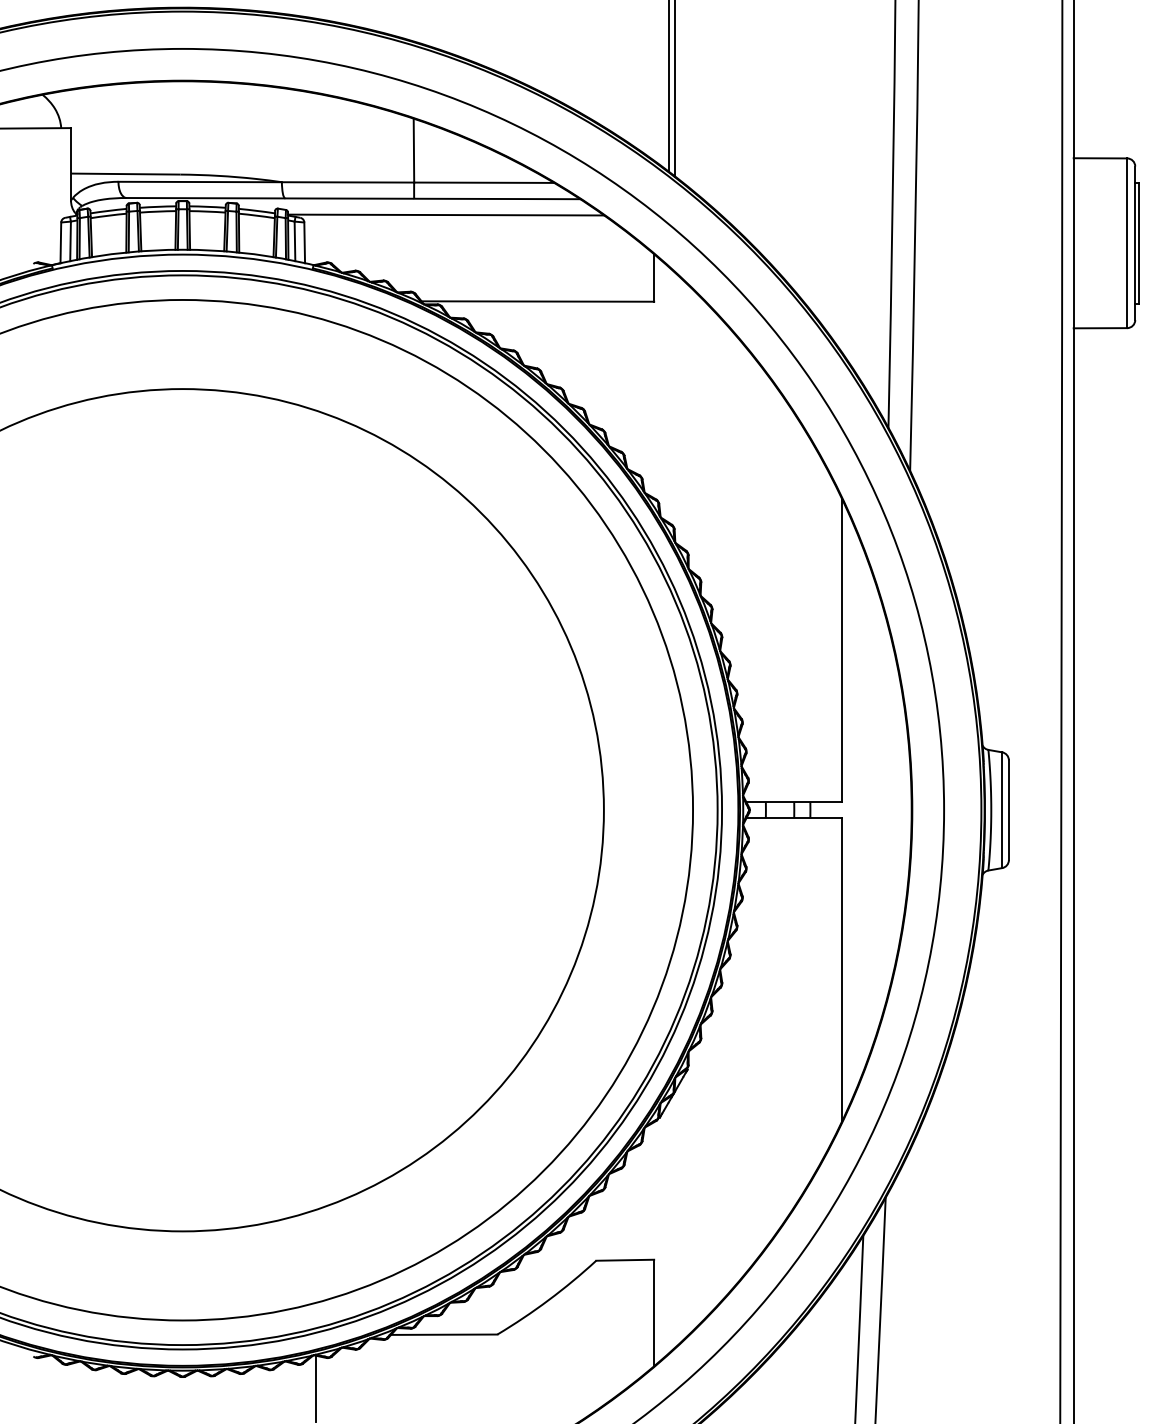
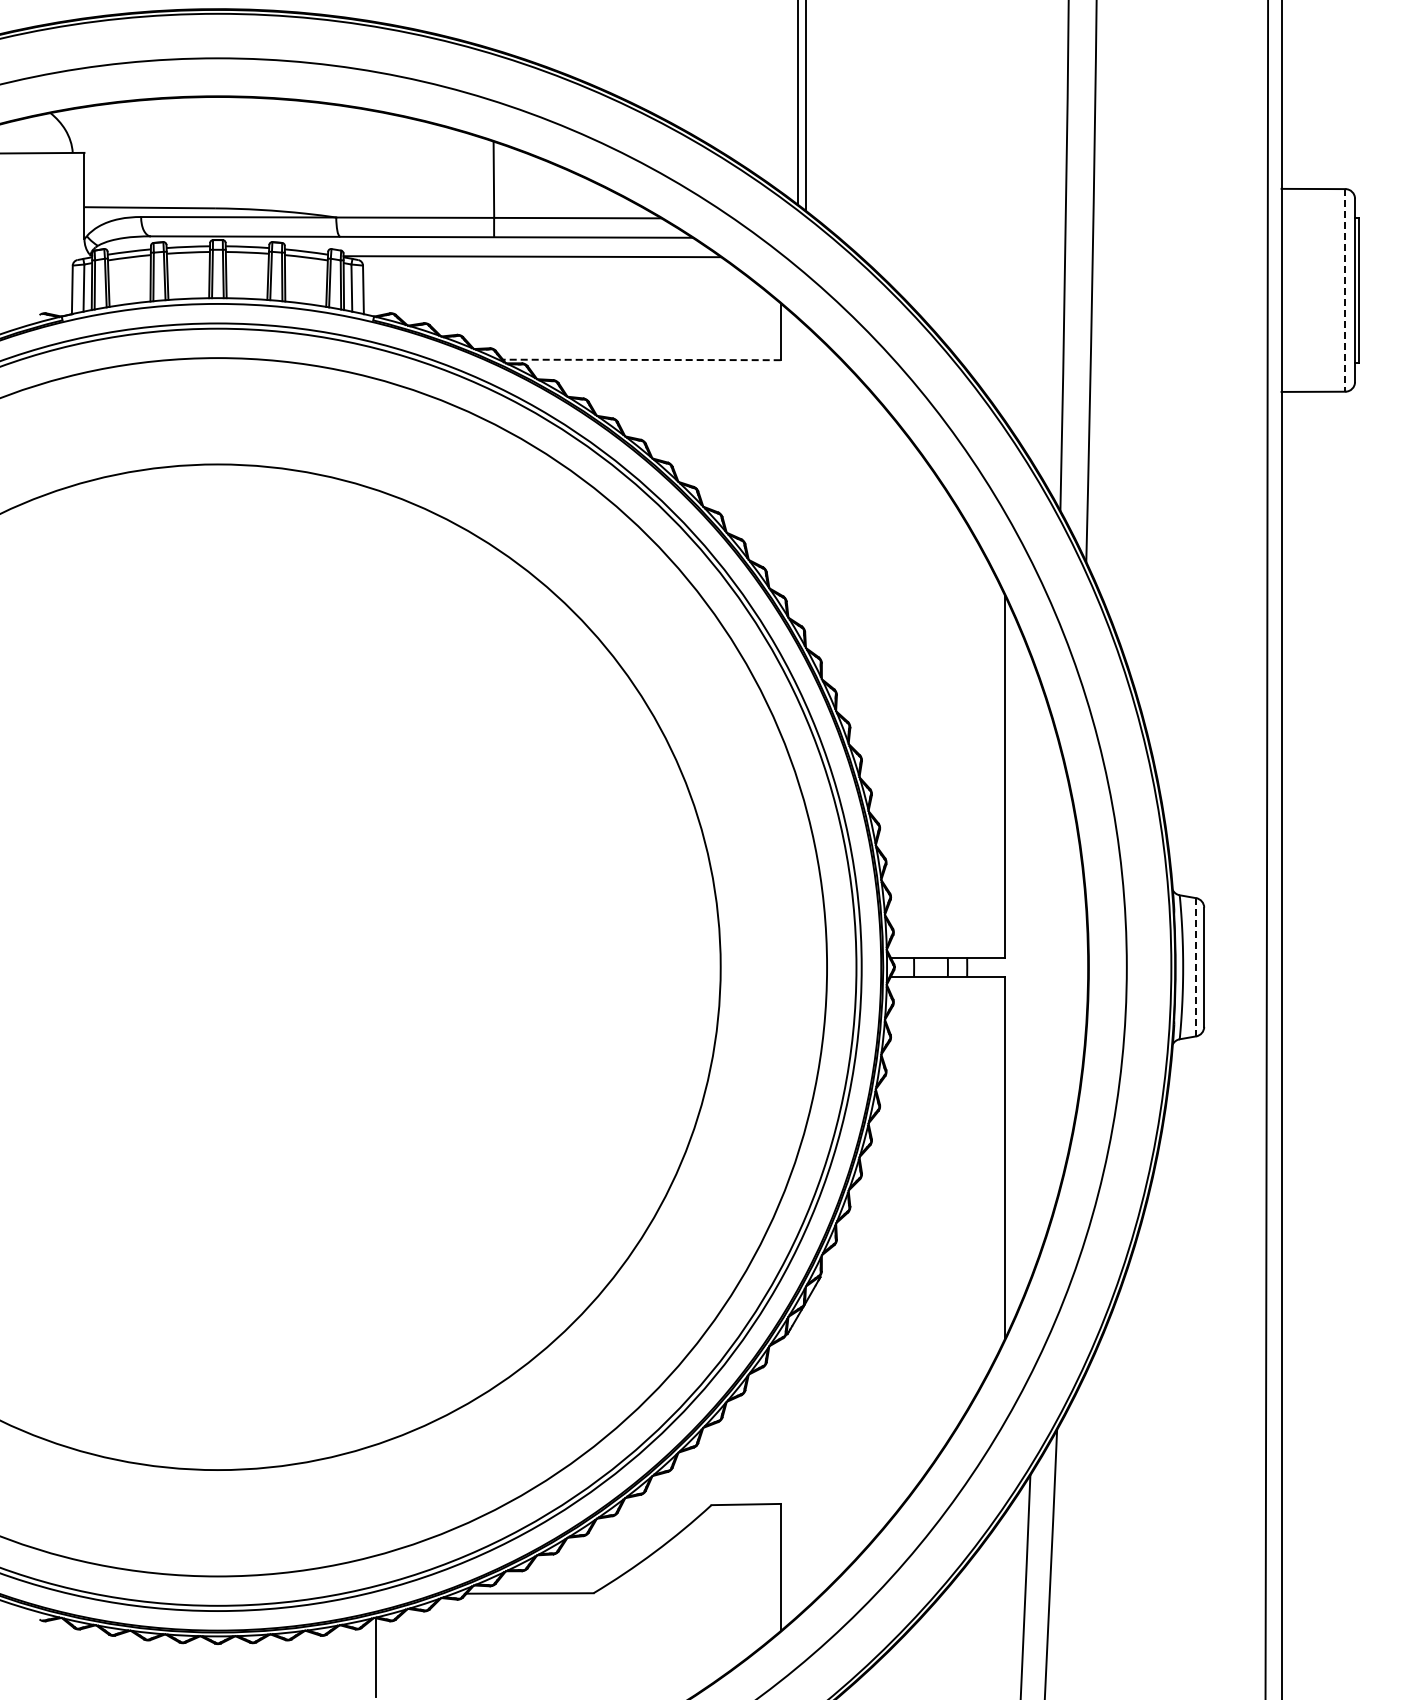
line: (1127, 243) -> (1345, 290), solid -> dashed
line: (537, 301) -> (641, 359), solid -> dashed
line: (1002, 810) -> (1196, 967), solid -> dashed

